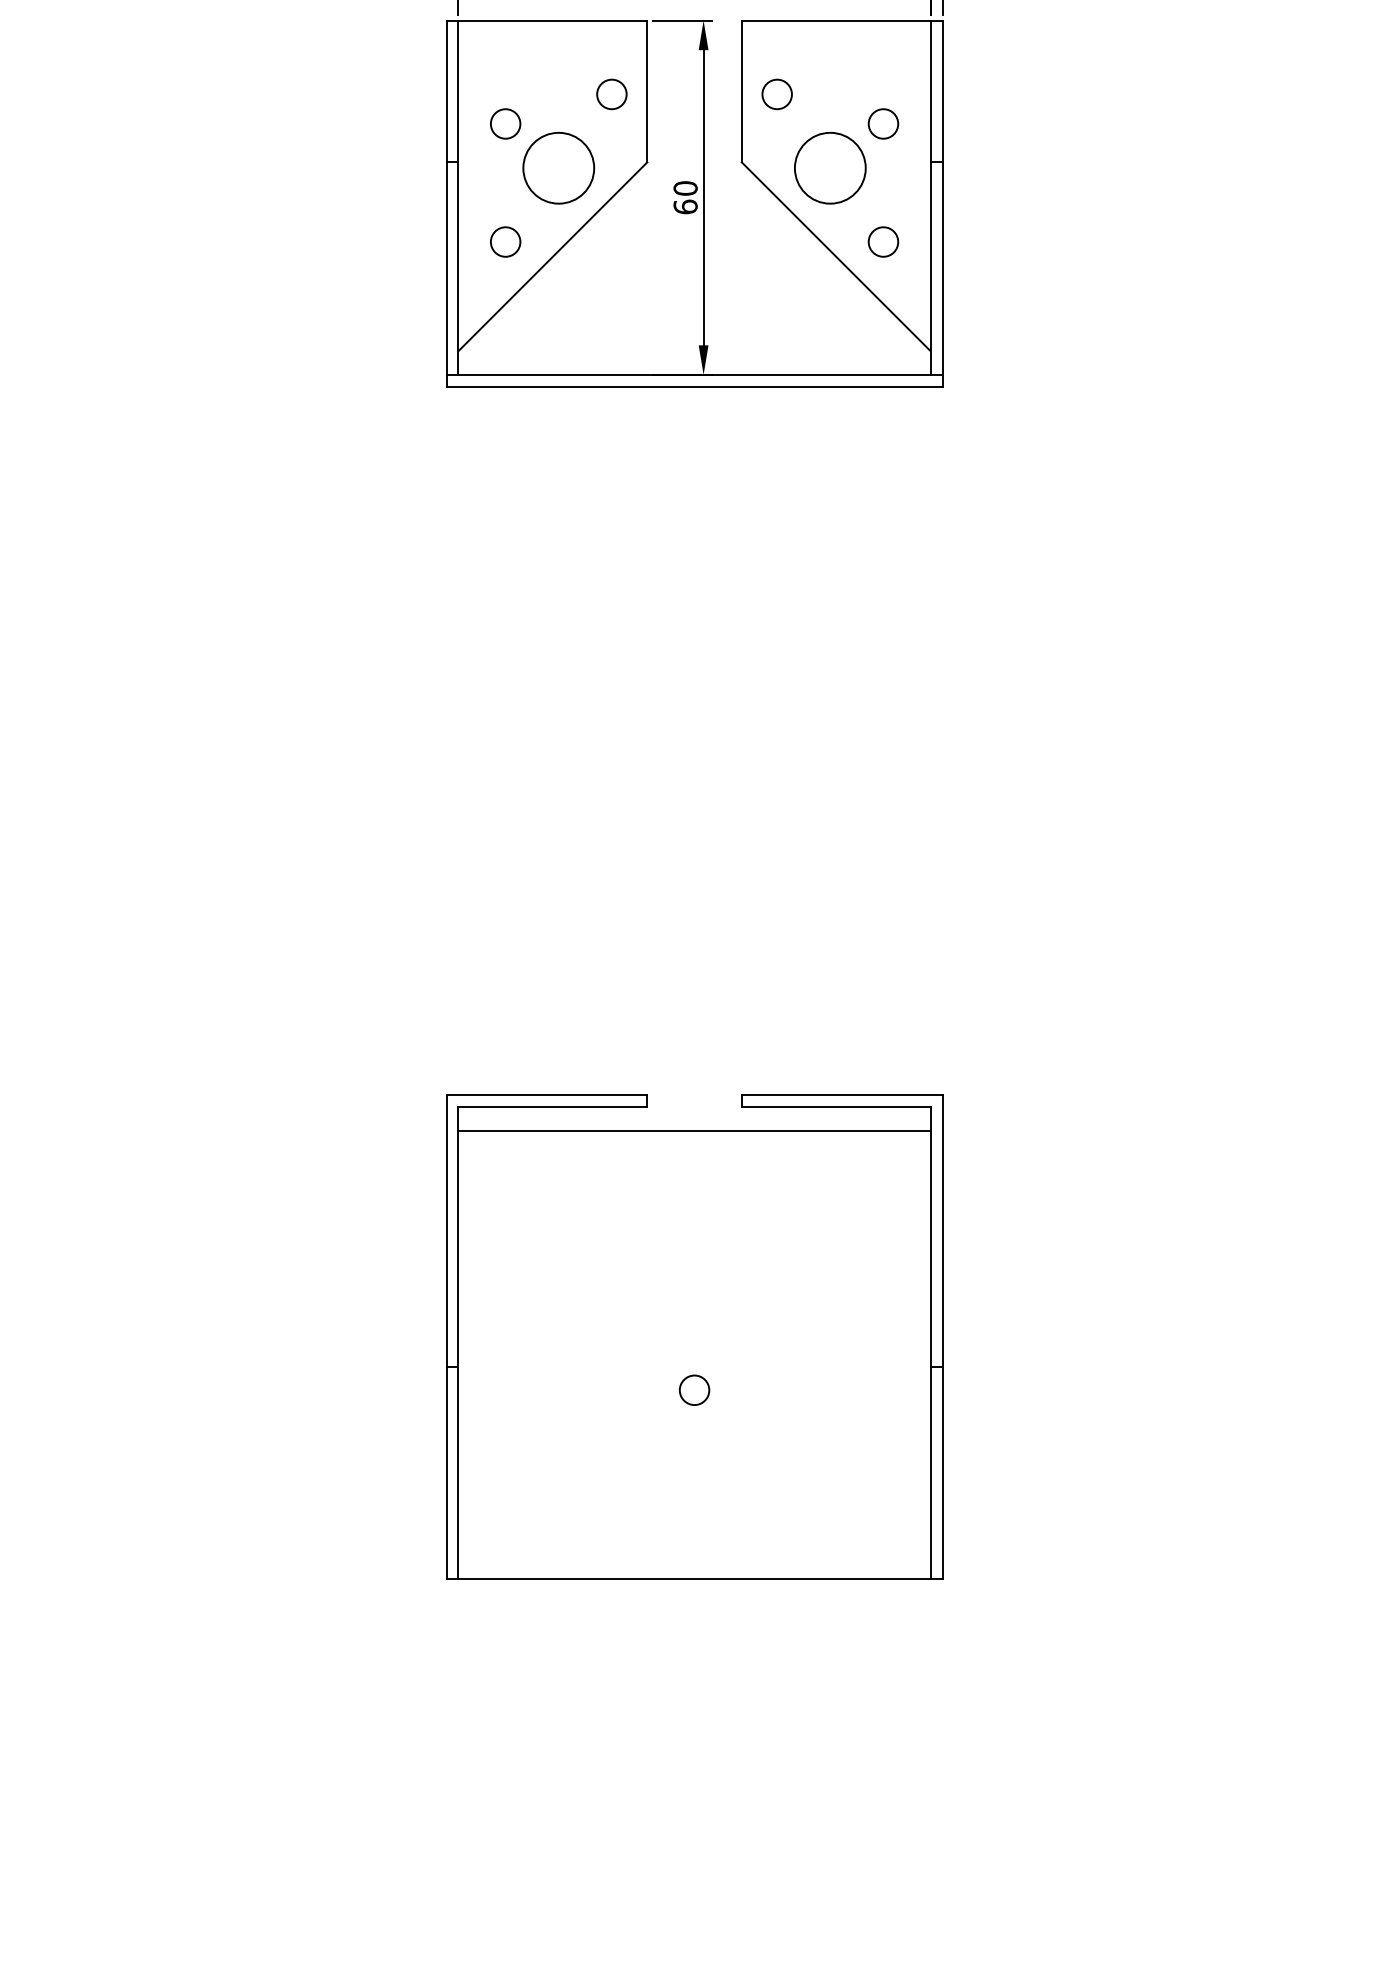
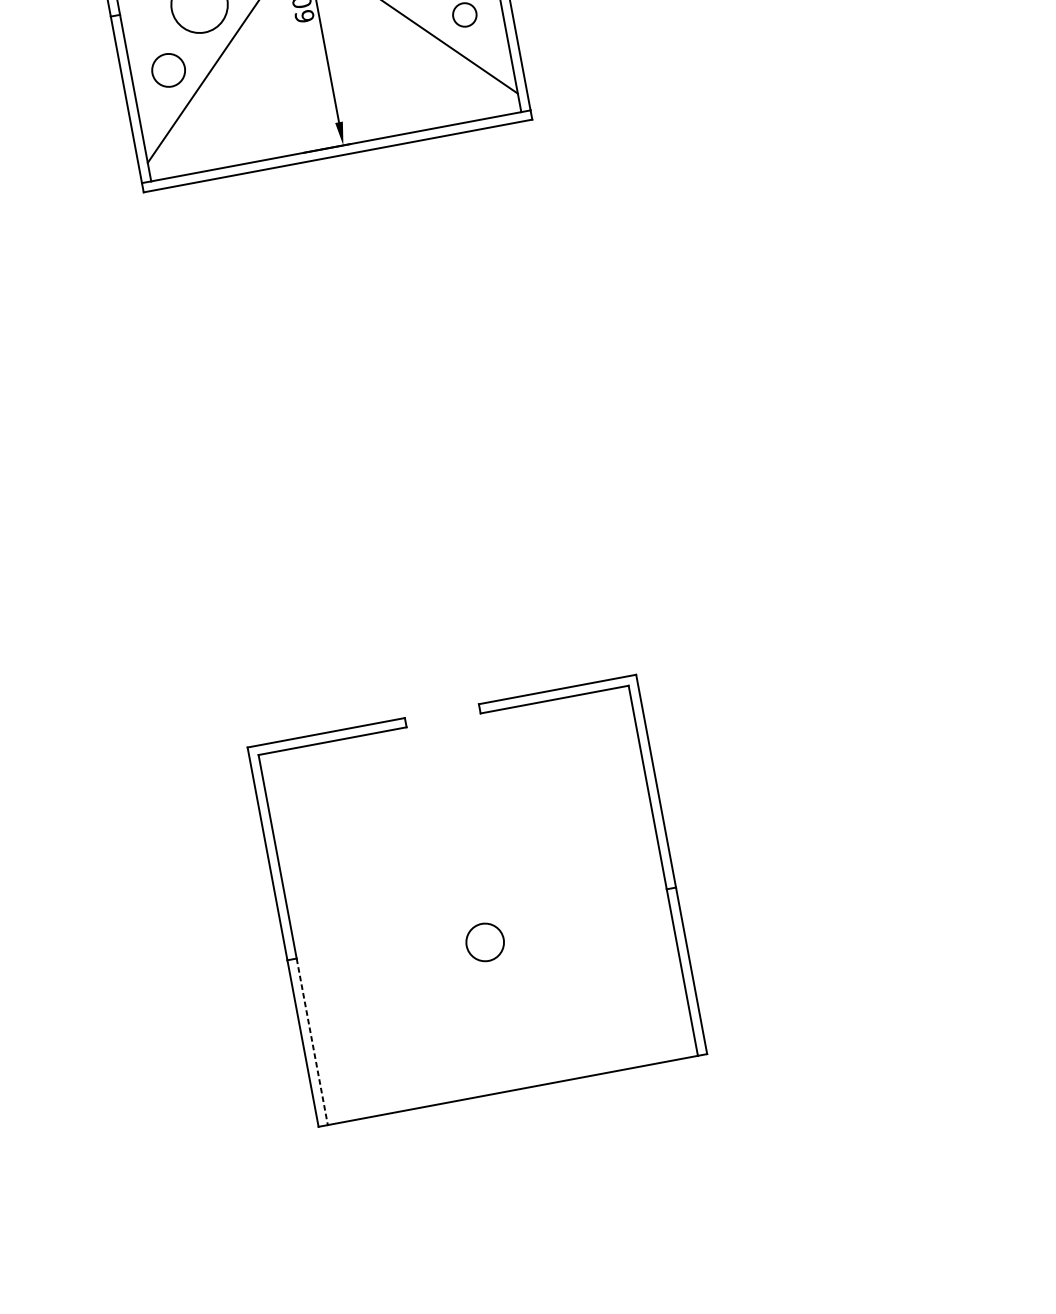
circle: (505, 241) -> (168, 69), size x1.4
line: (694, 1130) -> (447, 738), removed
circle: (694, 1390) -> (485, 942), size x1.6
line: (458, 1473) -> (312, 1042), solid -> dashed

